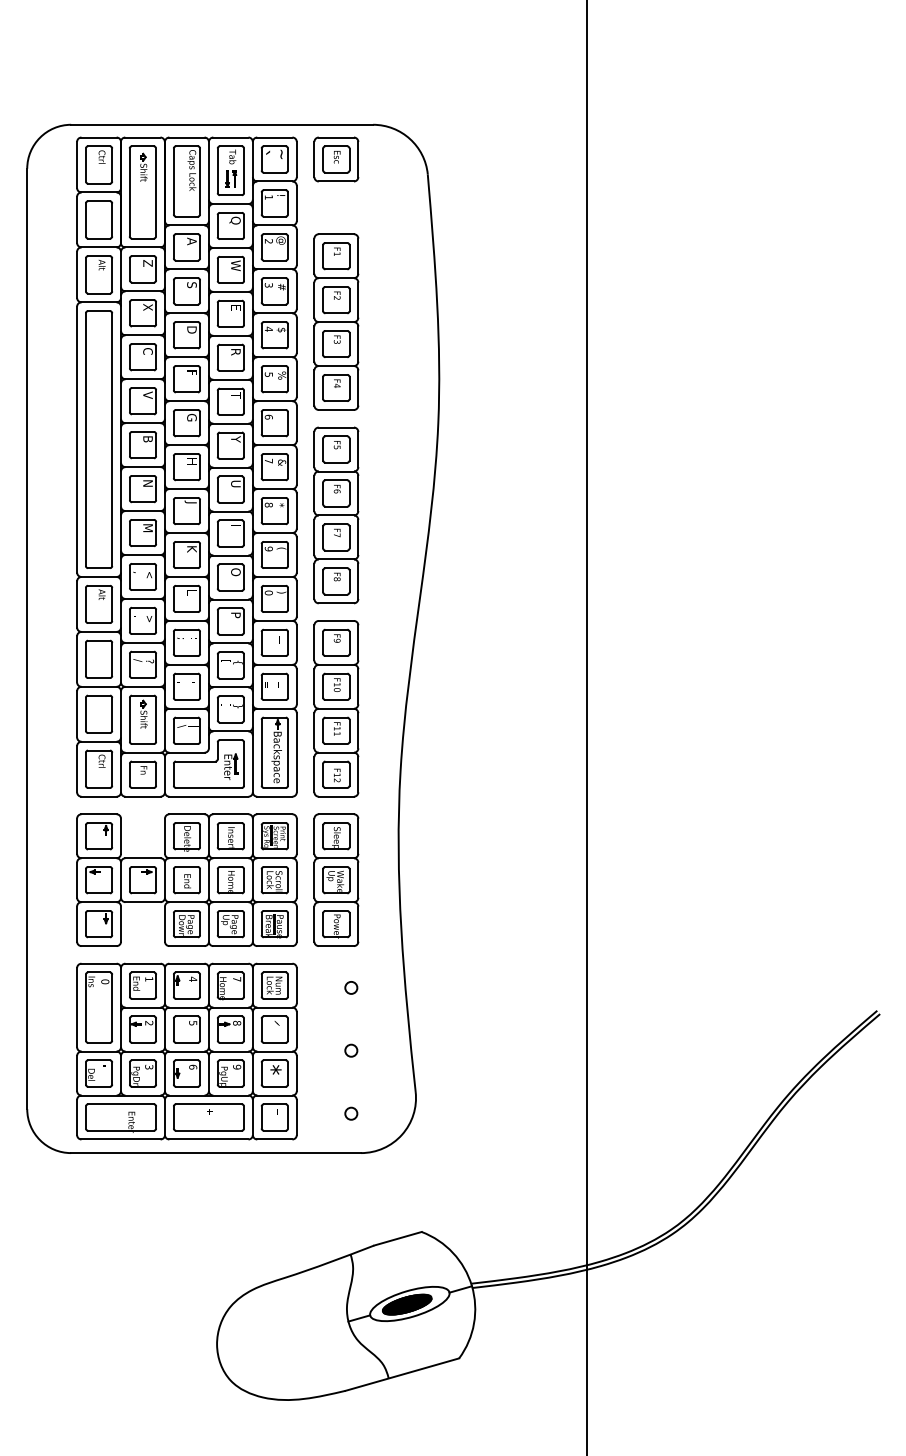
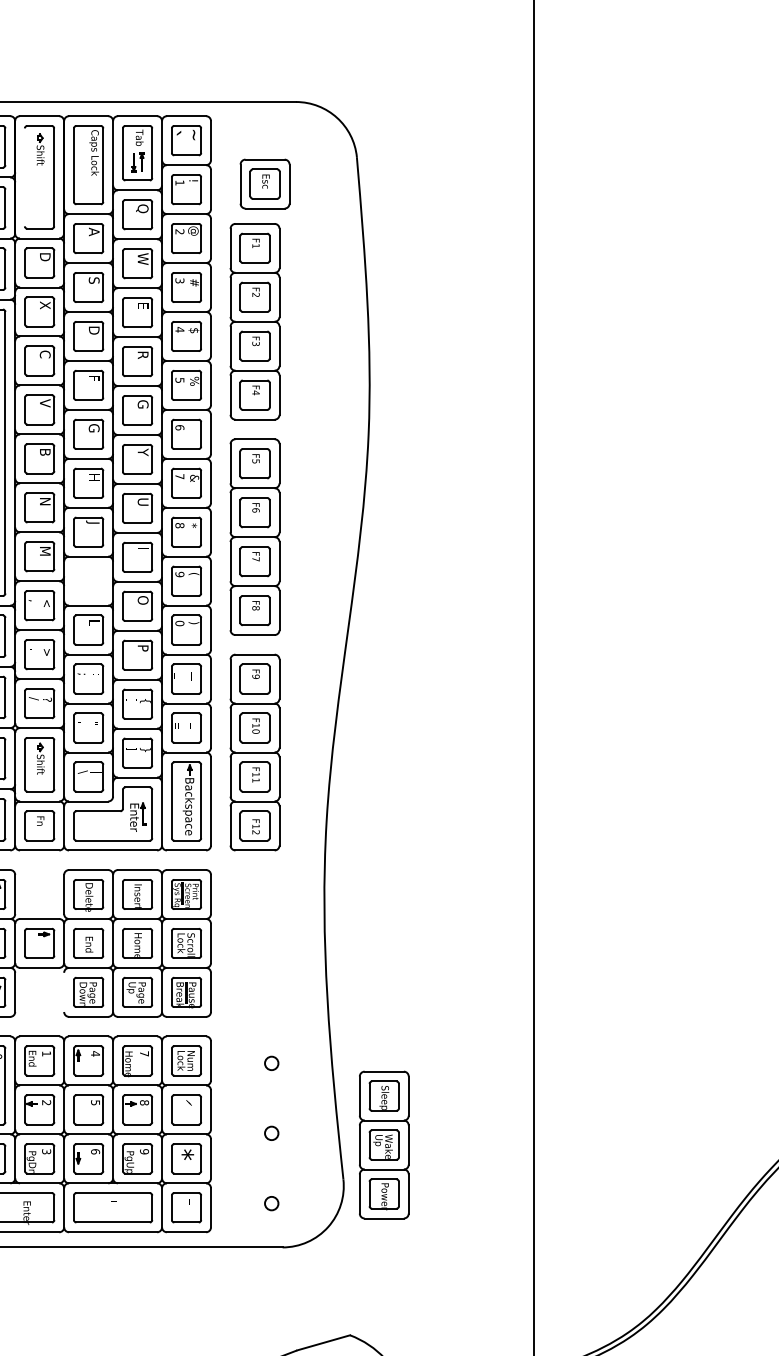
part: (336, 159) -> (265, 184), moved
line: (129, 192) -> (24, 177), removed
text: (147, 263) -> (44, 256), Z -> D
text: (235, 395) -> (142, 403), T -> G
part: (186, 554) -> (88, 580), removed
part: (336, 879) -> (384, 1144), moved
line: (164, 923) -> (63, 991), removed

